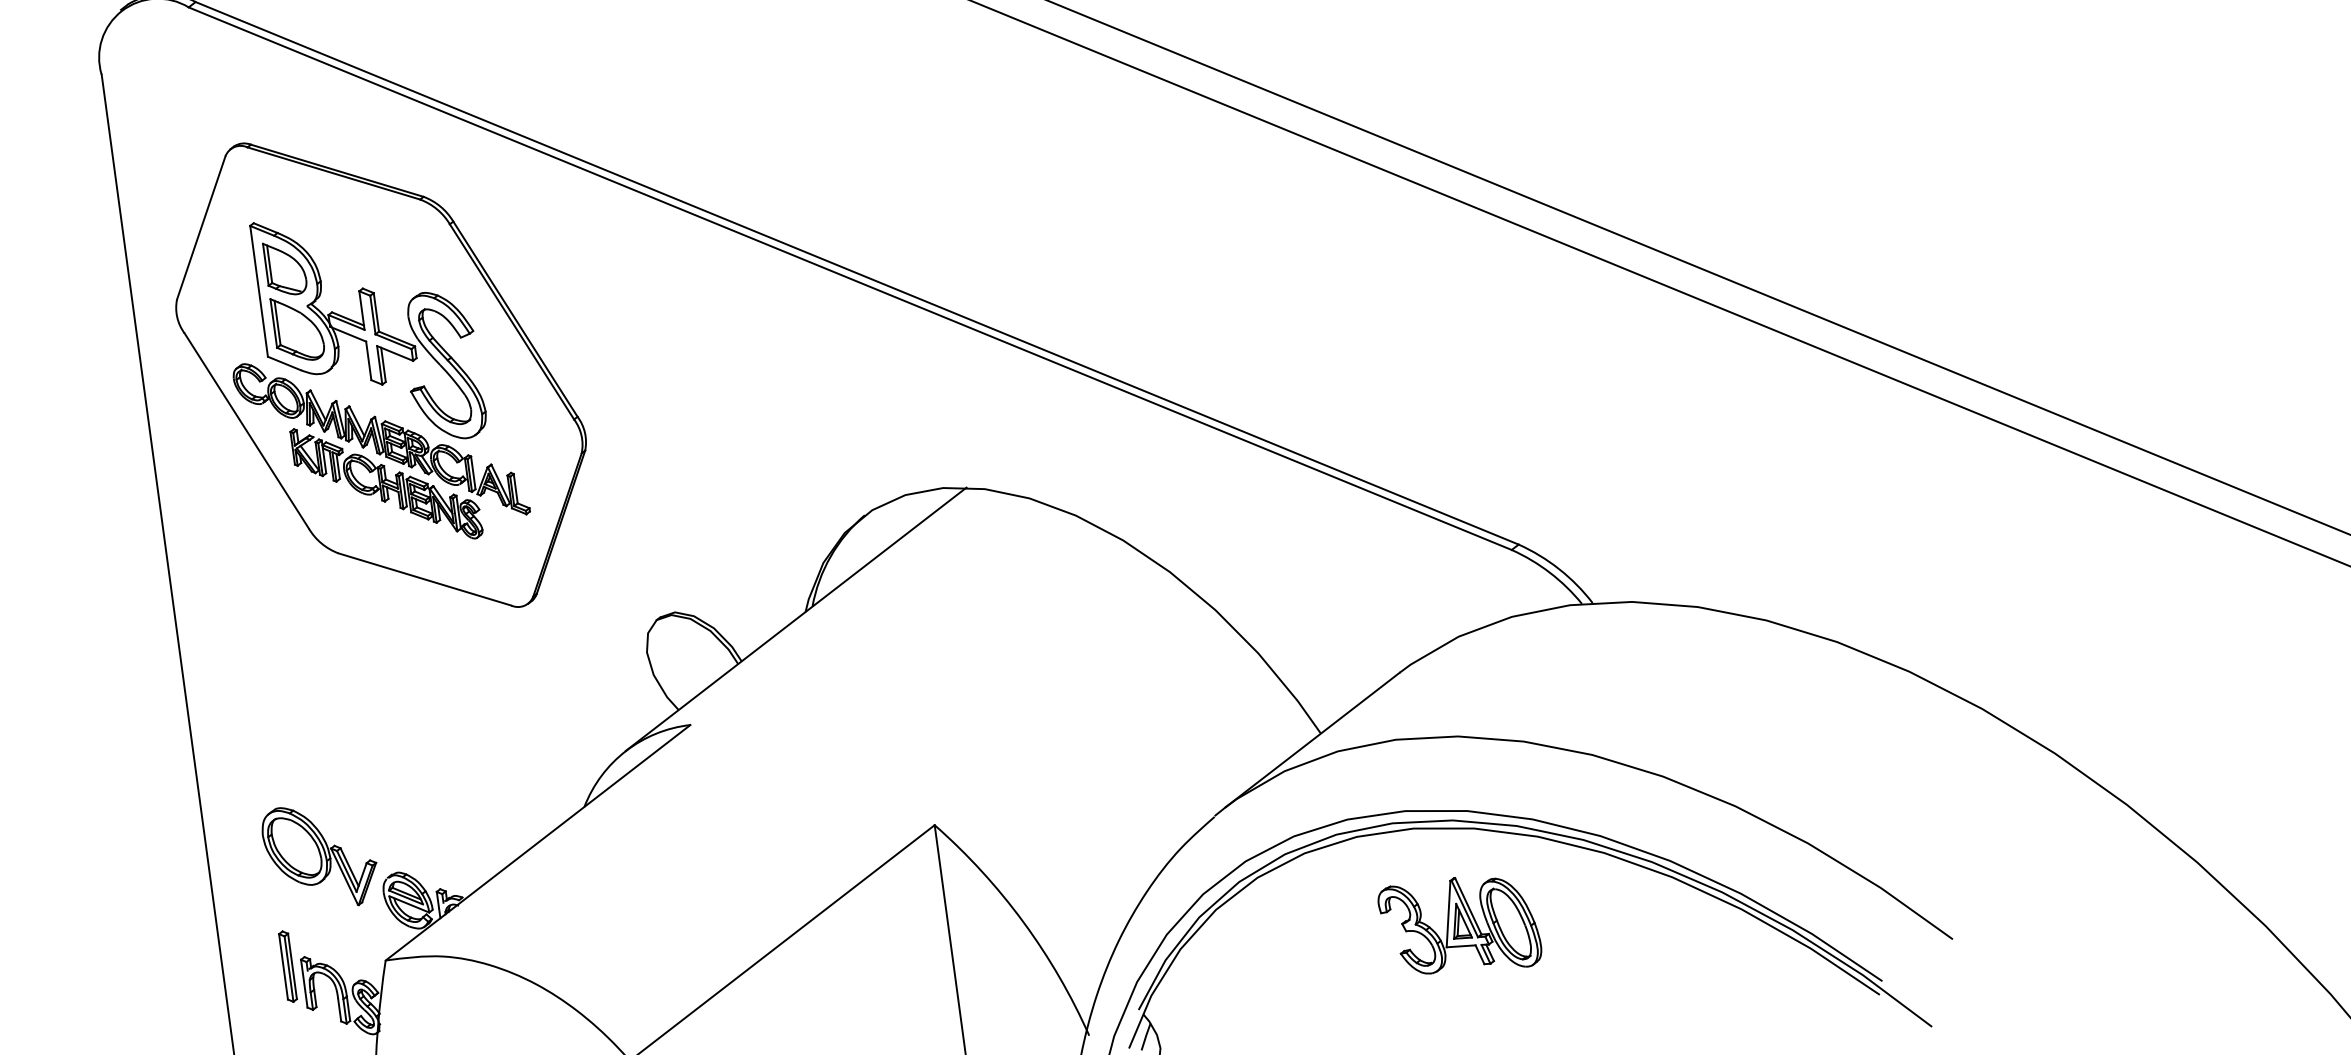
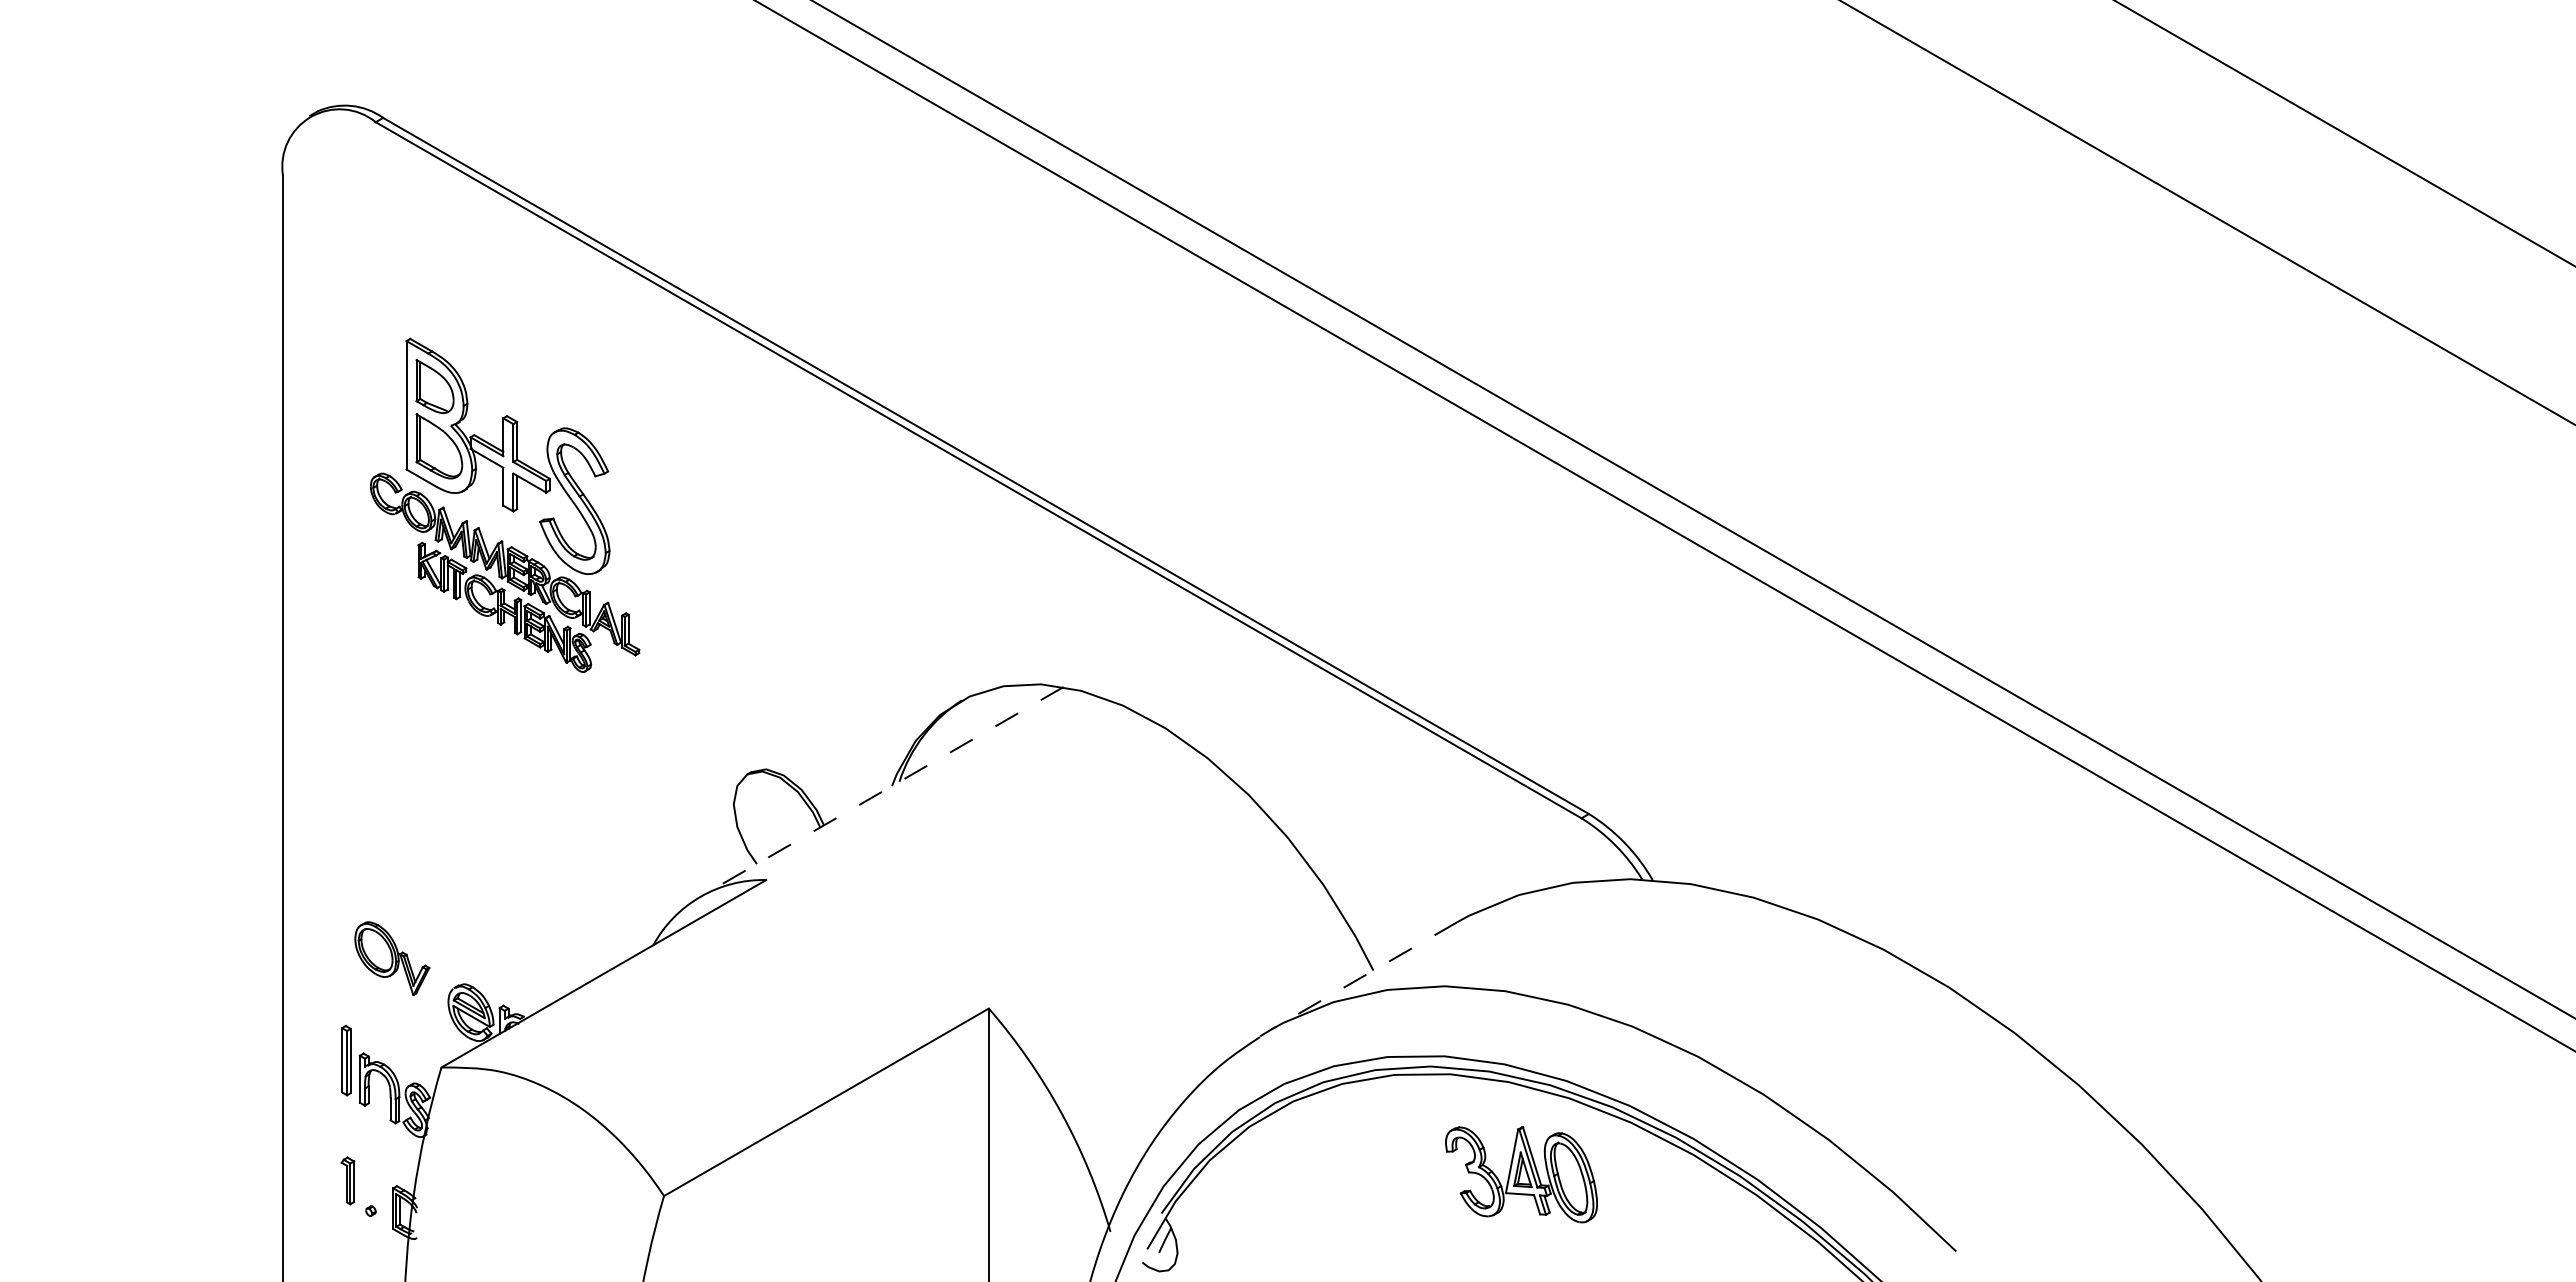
part: (381, 374) -> (513, 501), removed
line: (796, 618) -> (882, 791), solid -> dashed
line: (1312, 739) -> (1364, 975), solid -> dashed
part: (320, 856) -> (392, 958), size x0.7
part: (1459, 926) -> (1521, 1174), moved

